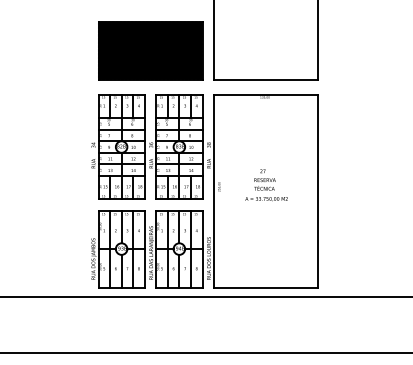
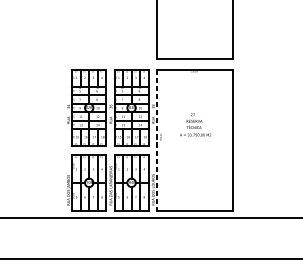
part: (150, 50) -> (110, 37), removed
text: (266, 185) -> (195, 125), moved
line: (214, 191) -> (157, 140), solid -> dashed

